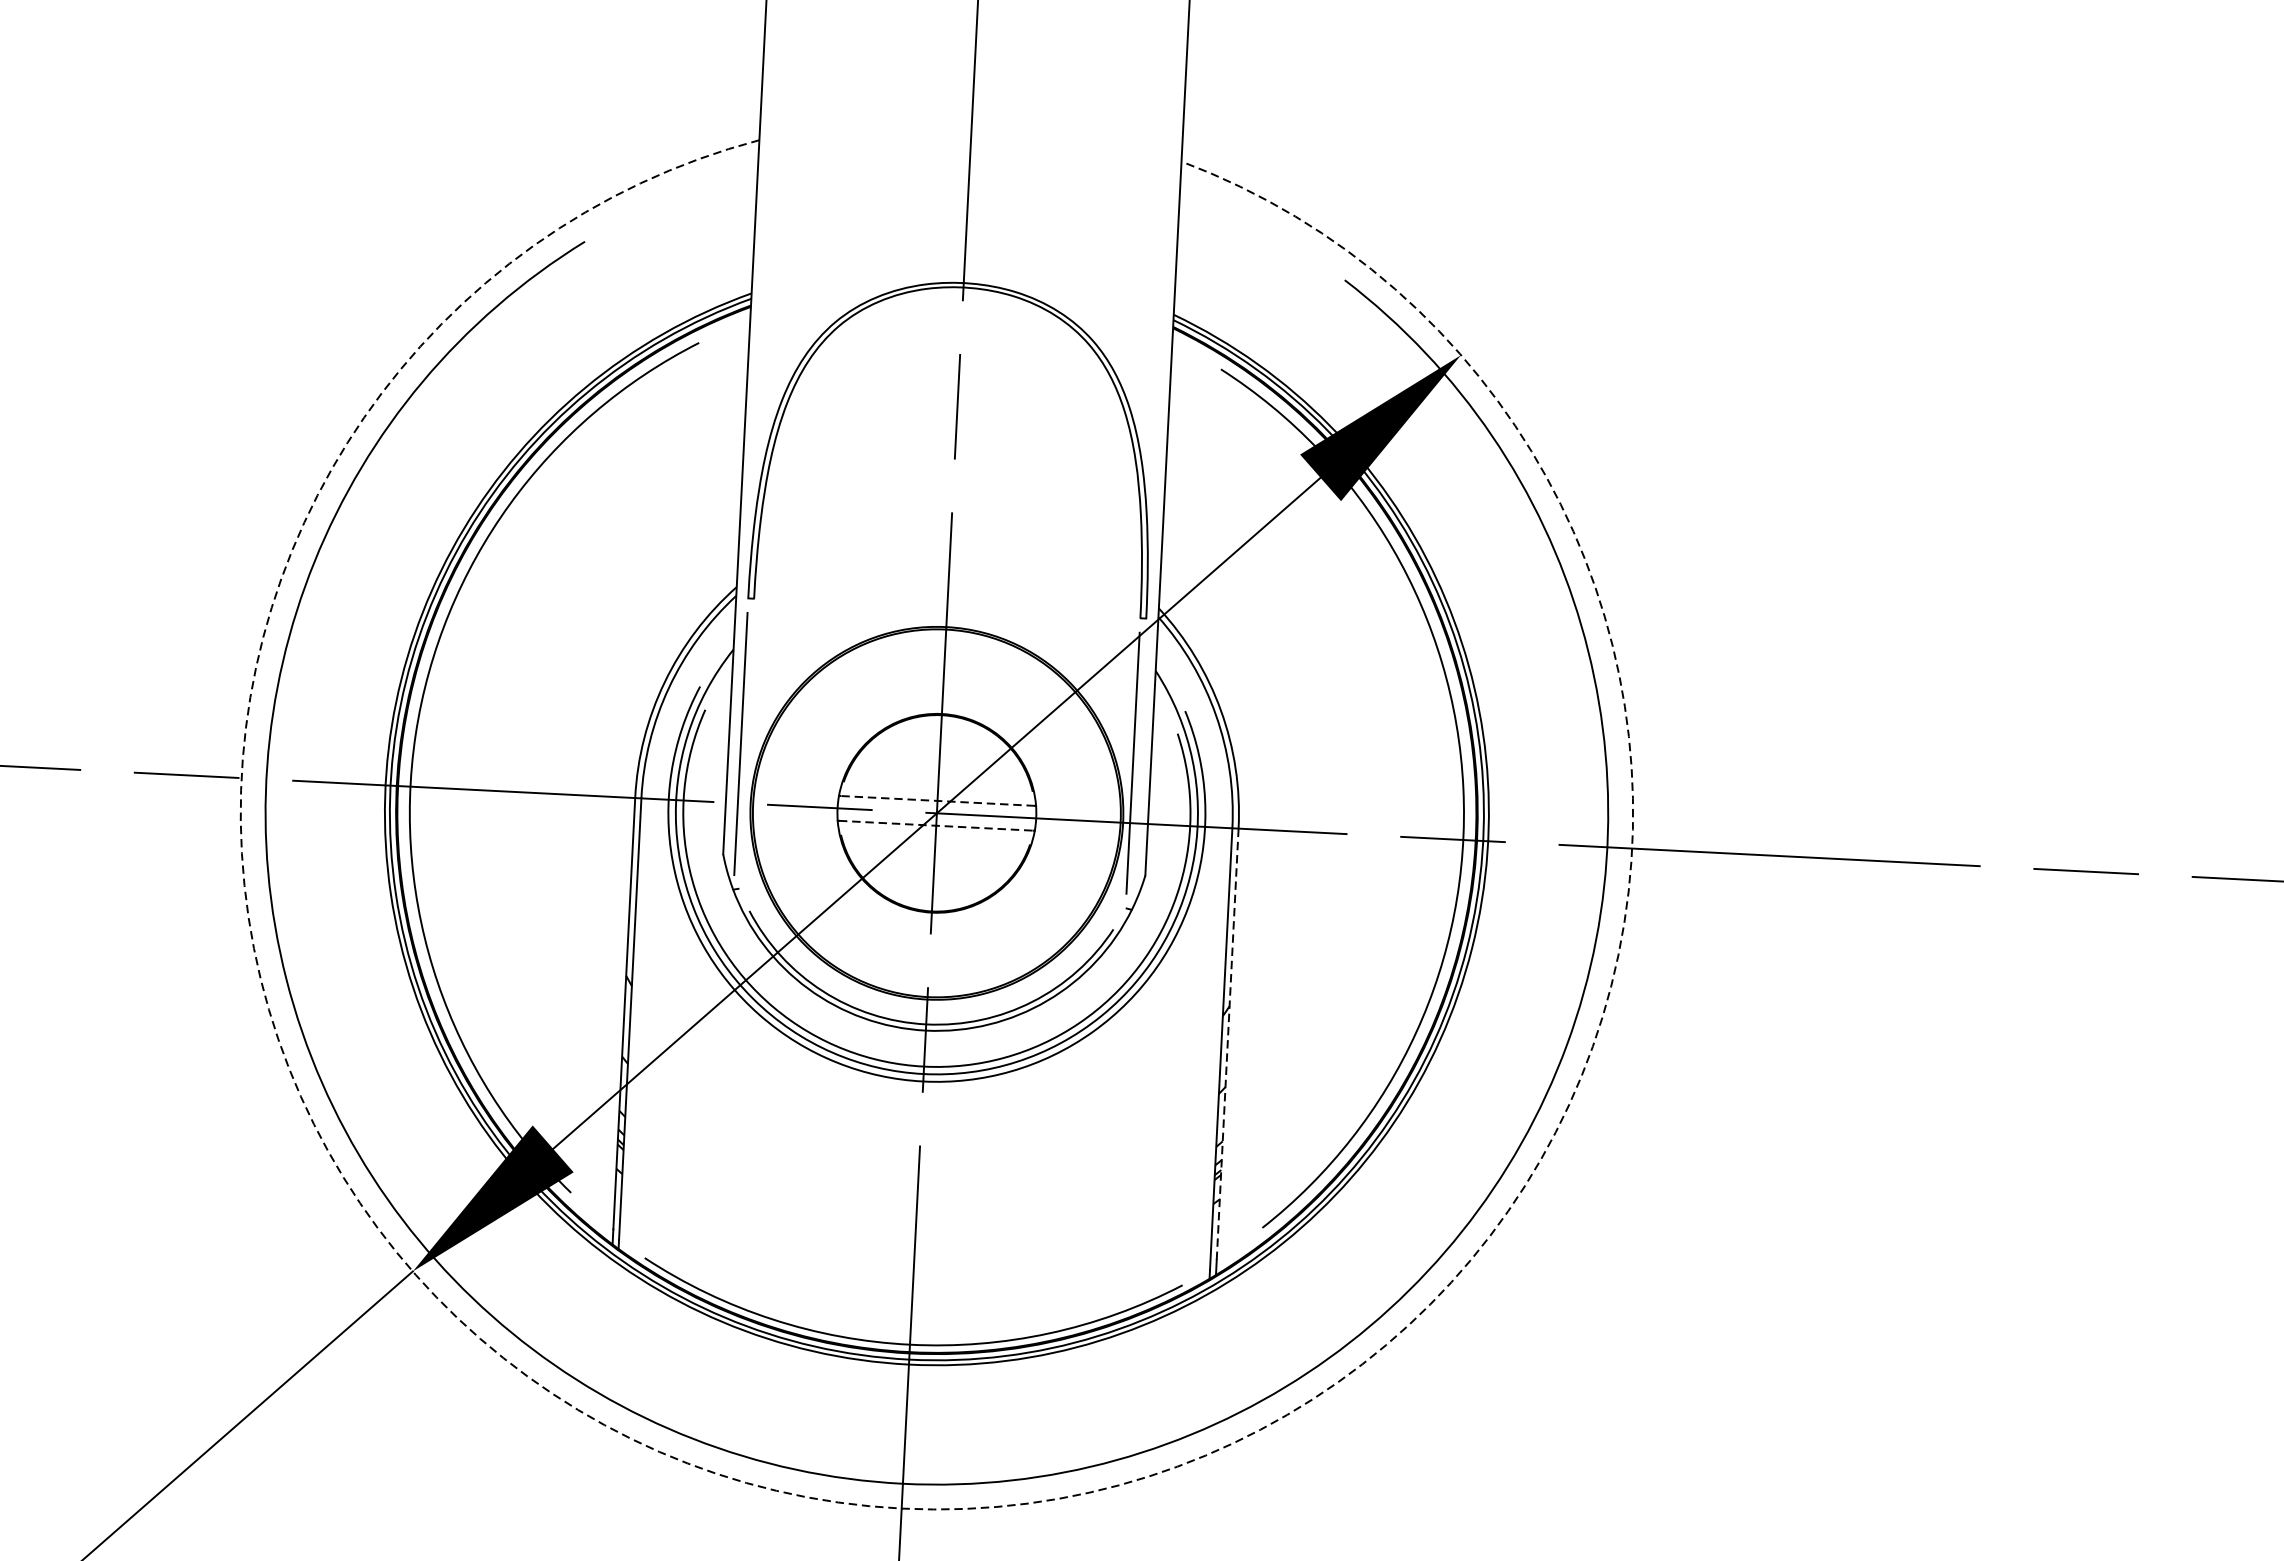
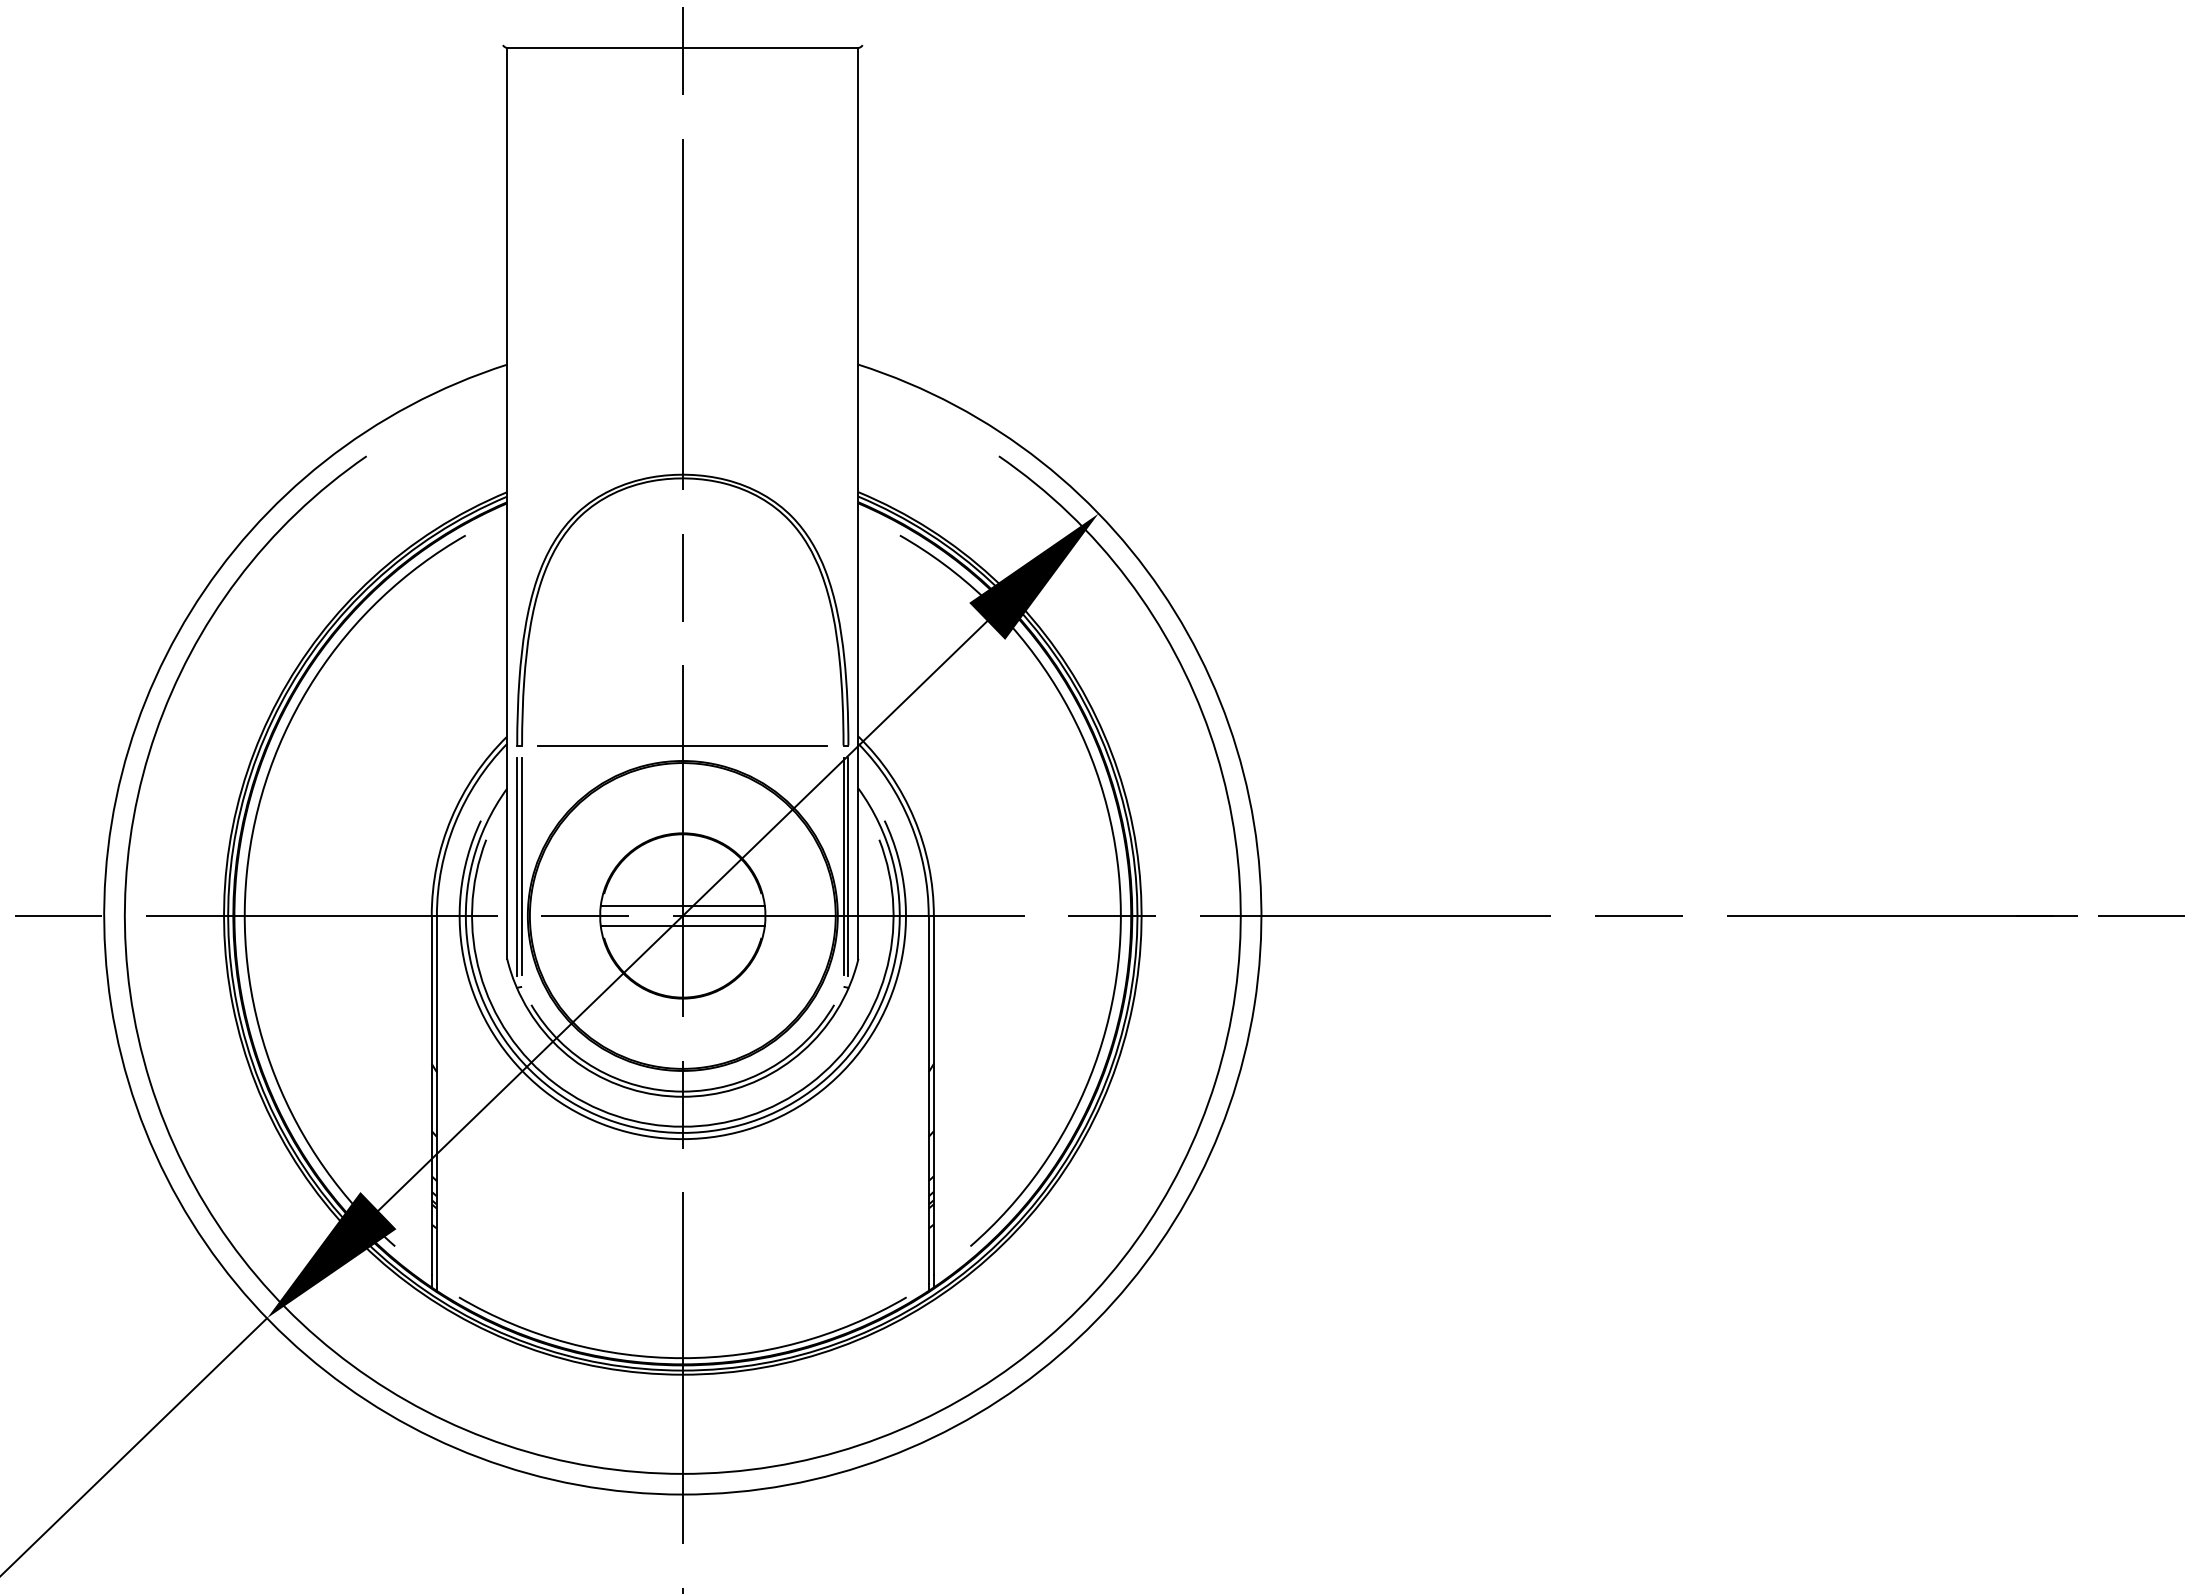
line: (946, 608) -> (682, 745), added
line: (747, 742) -> (522, 865), added
line: (1139, 763) -> (848, 866), added
line: (937, 800) -> (682, 905), dashed -> solid
line: (937, 826) -> (683, 926), dashed -> solid
line: (1227, 1044) -> (933, 1095), dashed -> solid
arc: (901, 1508) -> (682, 1494), dashed -> solid

